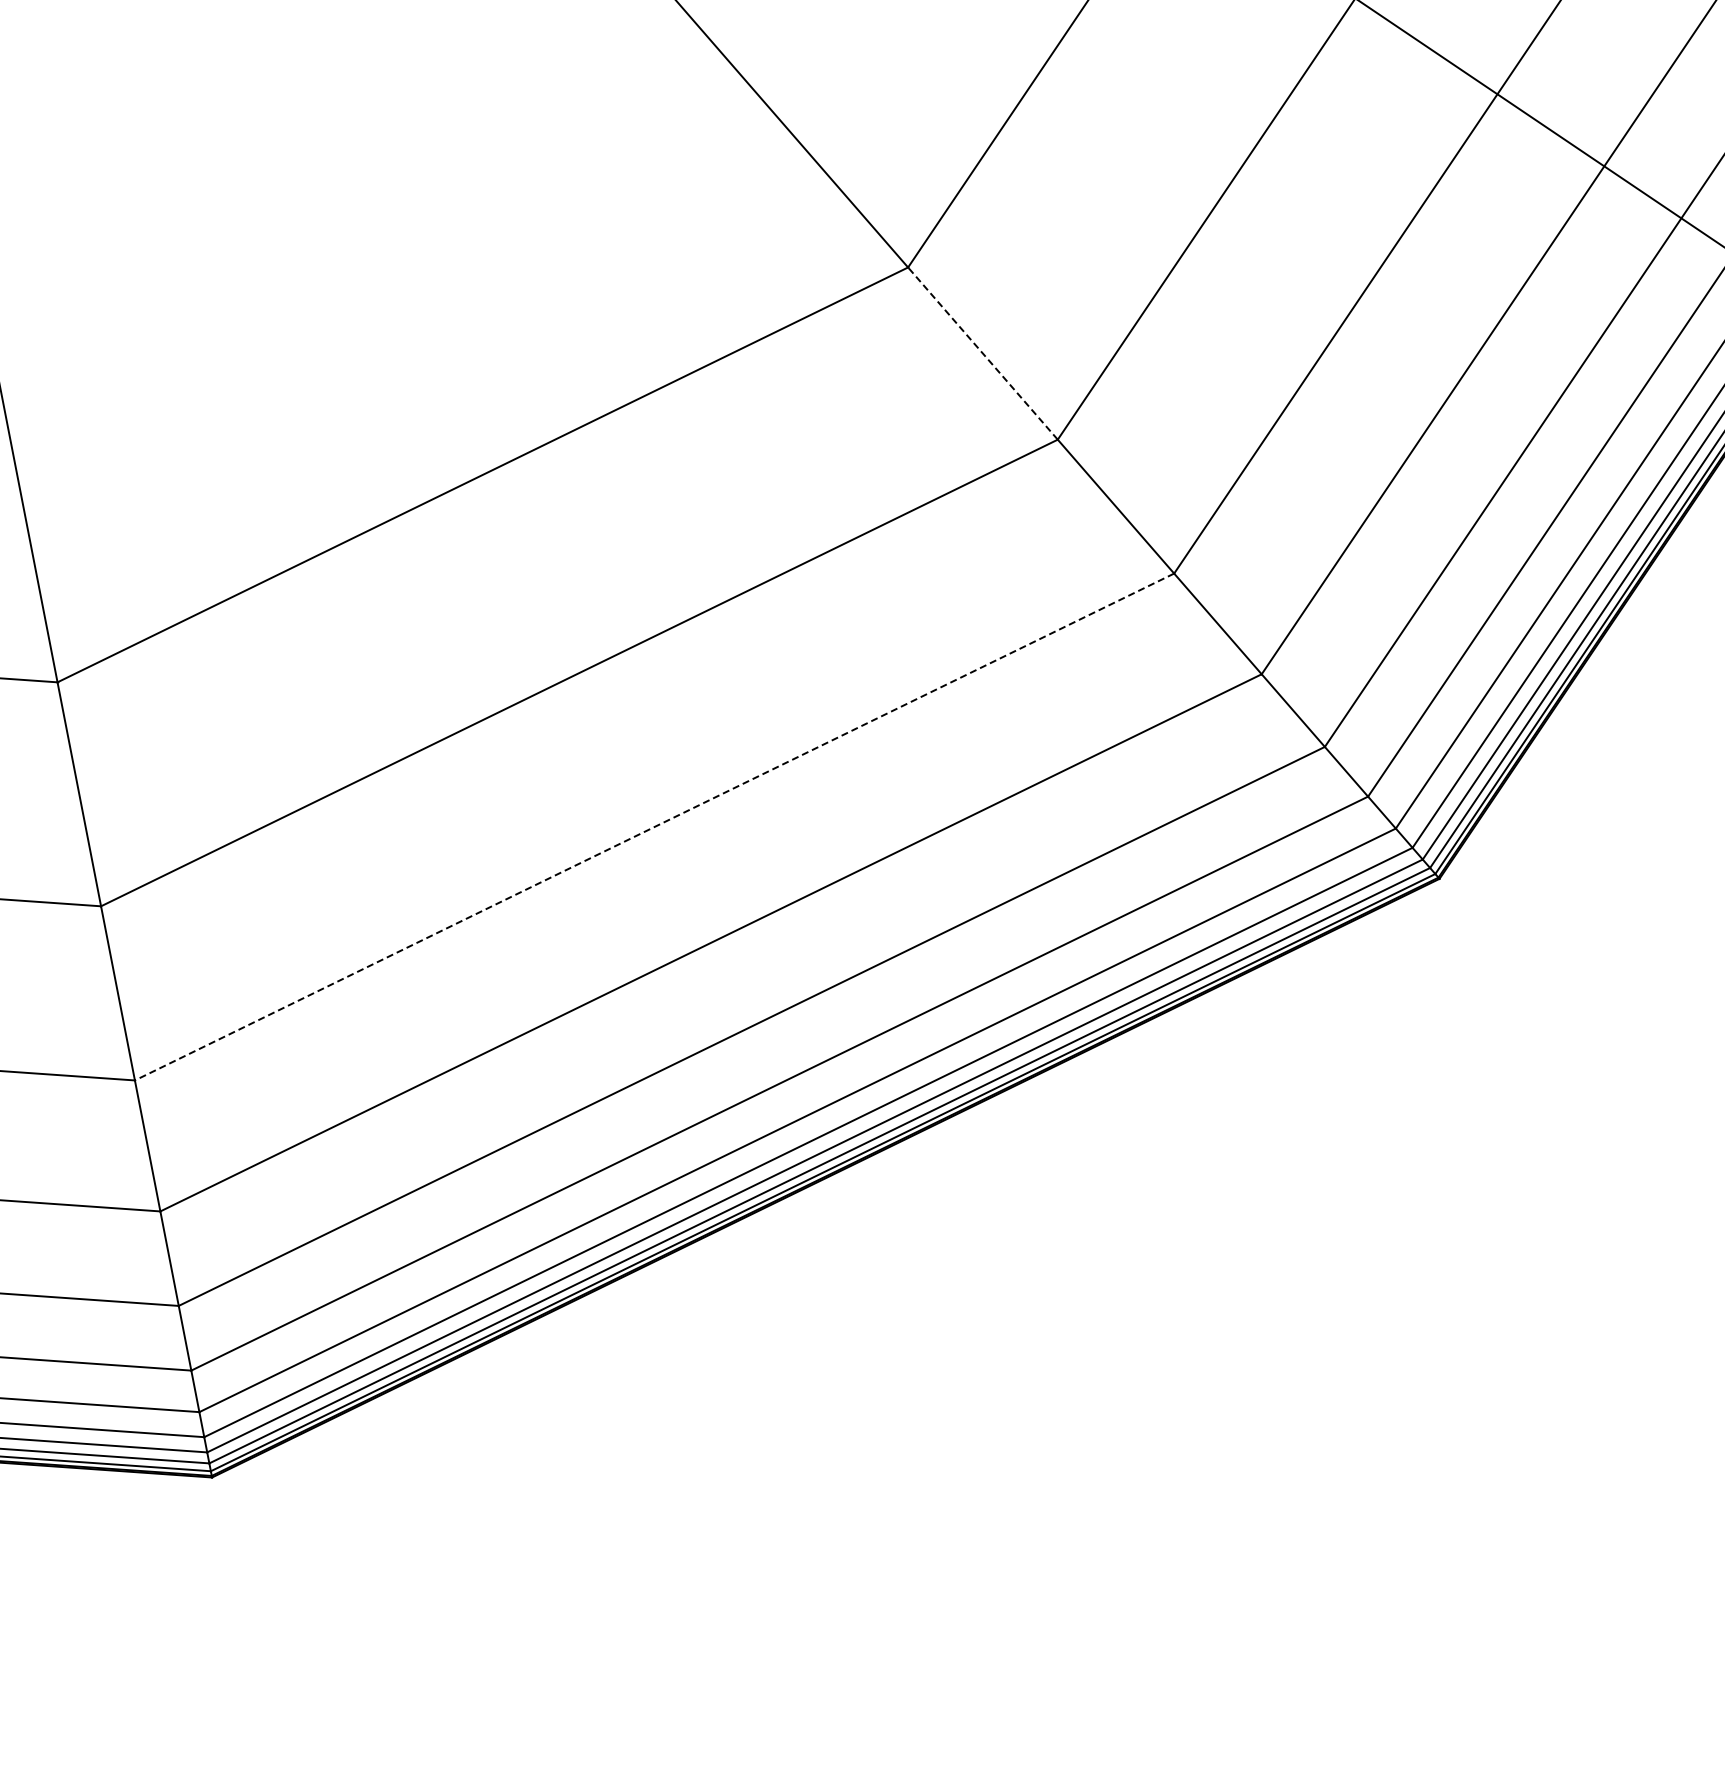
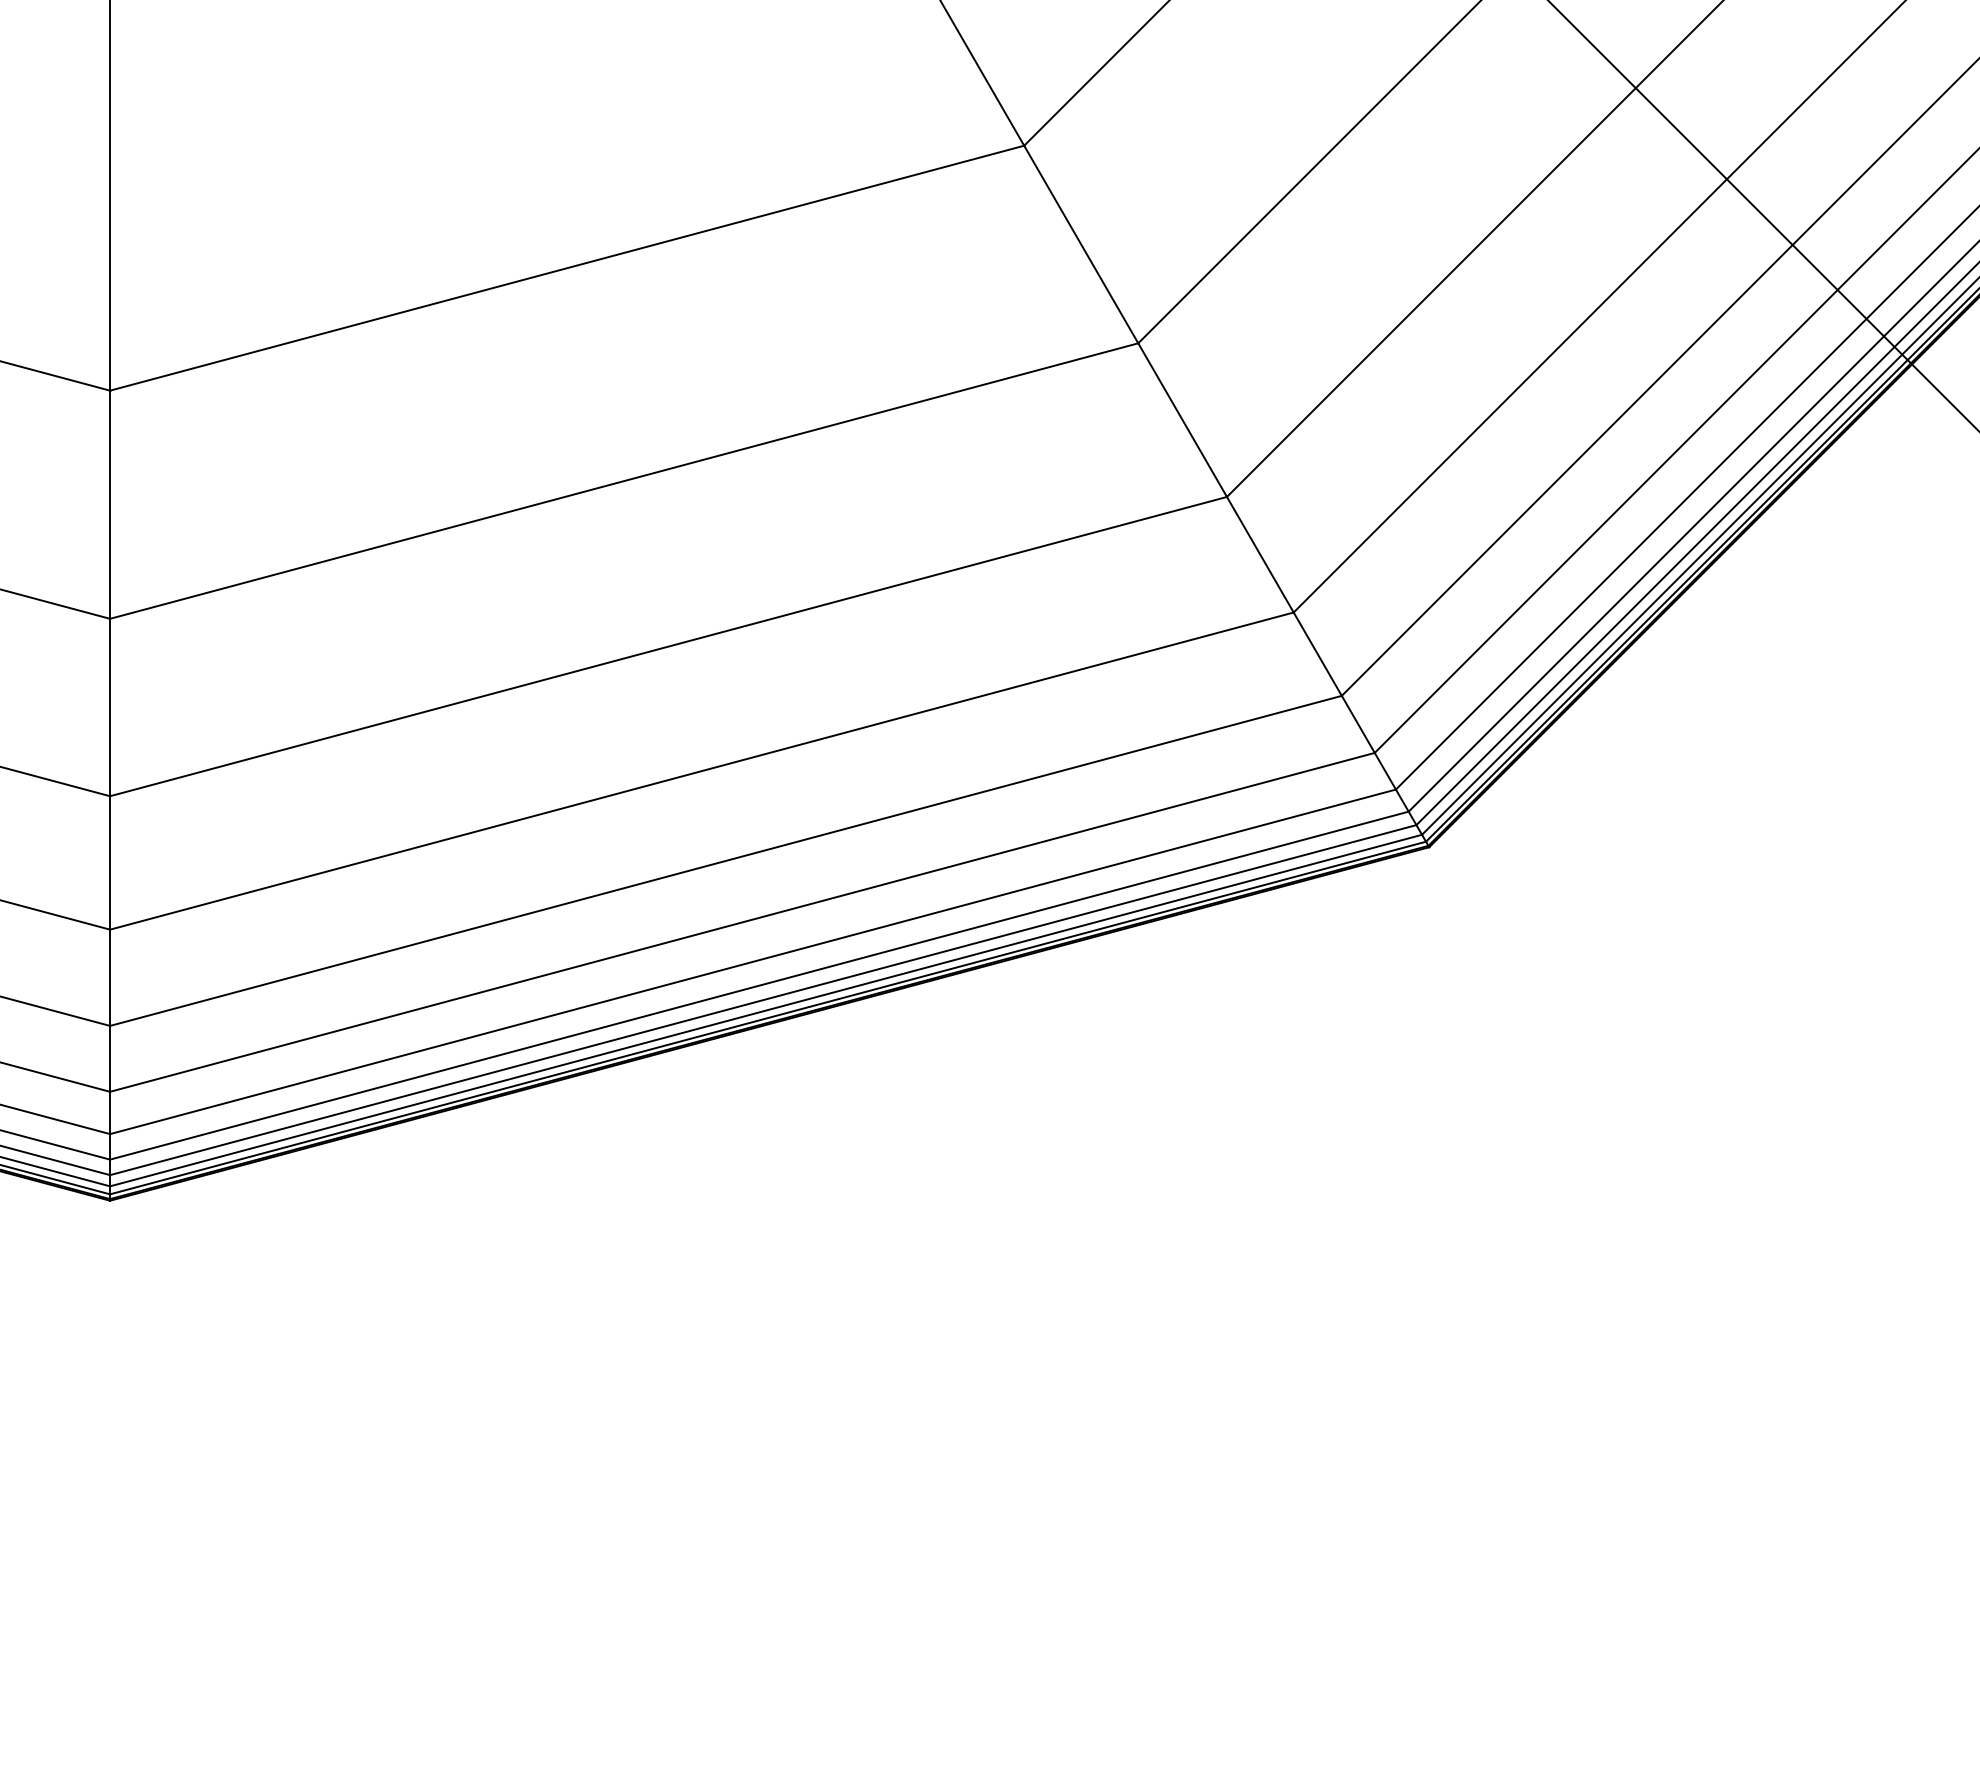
line: (982, 353) -> (1080, 244), dashed -> solid
line: (654, 826) -> (668, 646), dashed -> solid

